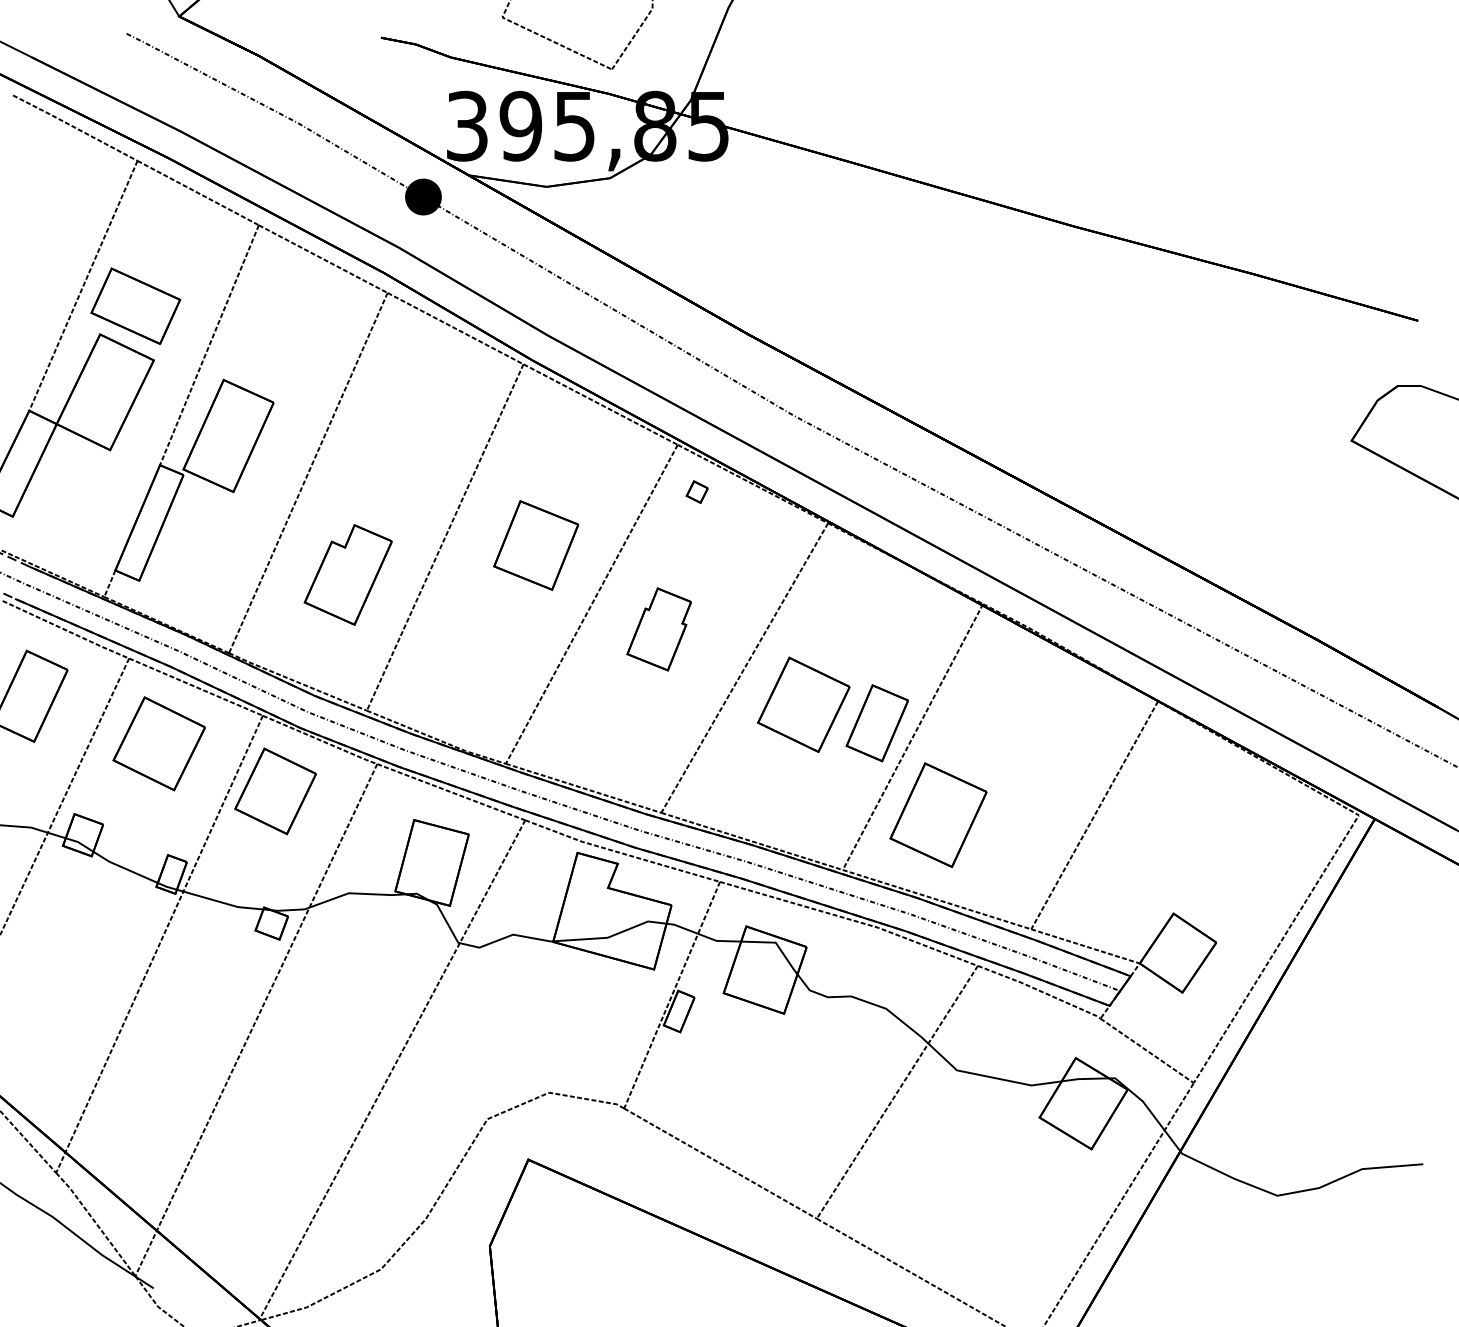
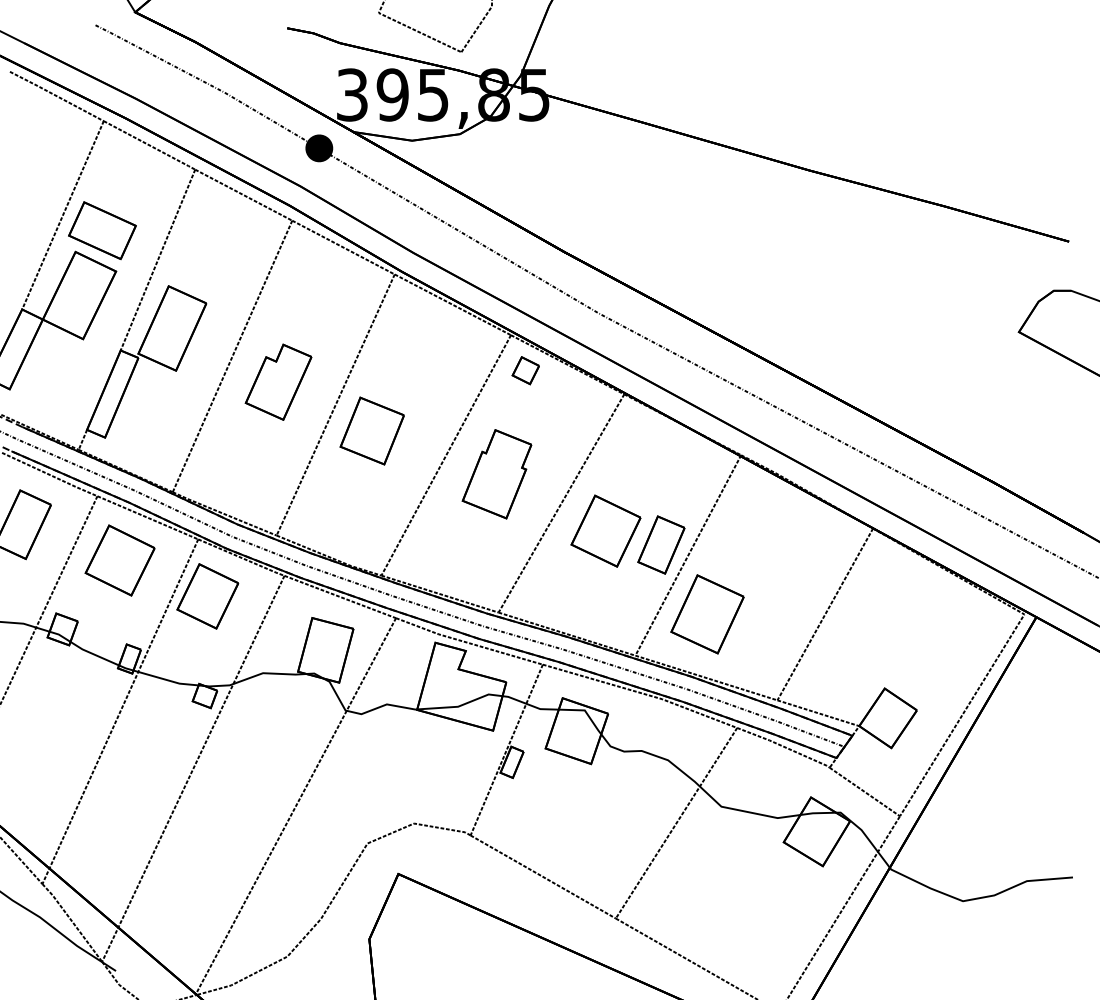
part: (696, 491) -> (525, 370), size x1.67
part: (535, 544) -> (371, 430), moved
part: (348, 573) -> (278, 381), moved
part: (658, 629) -> (496, 474), size x1.43

